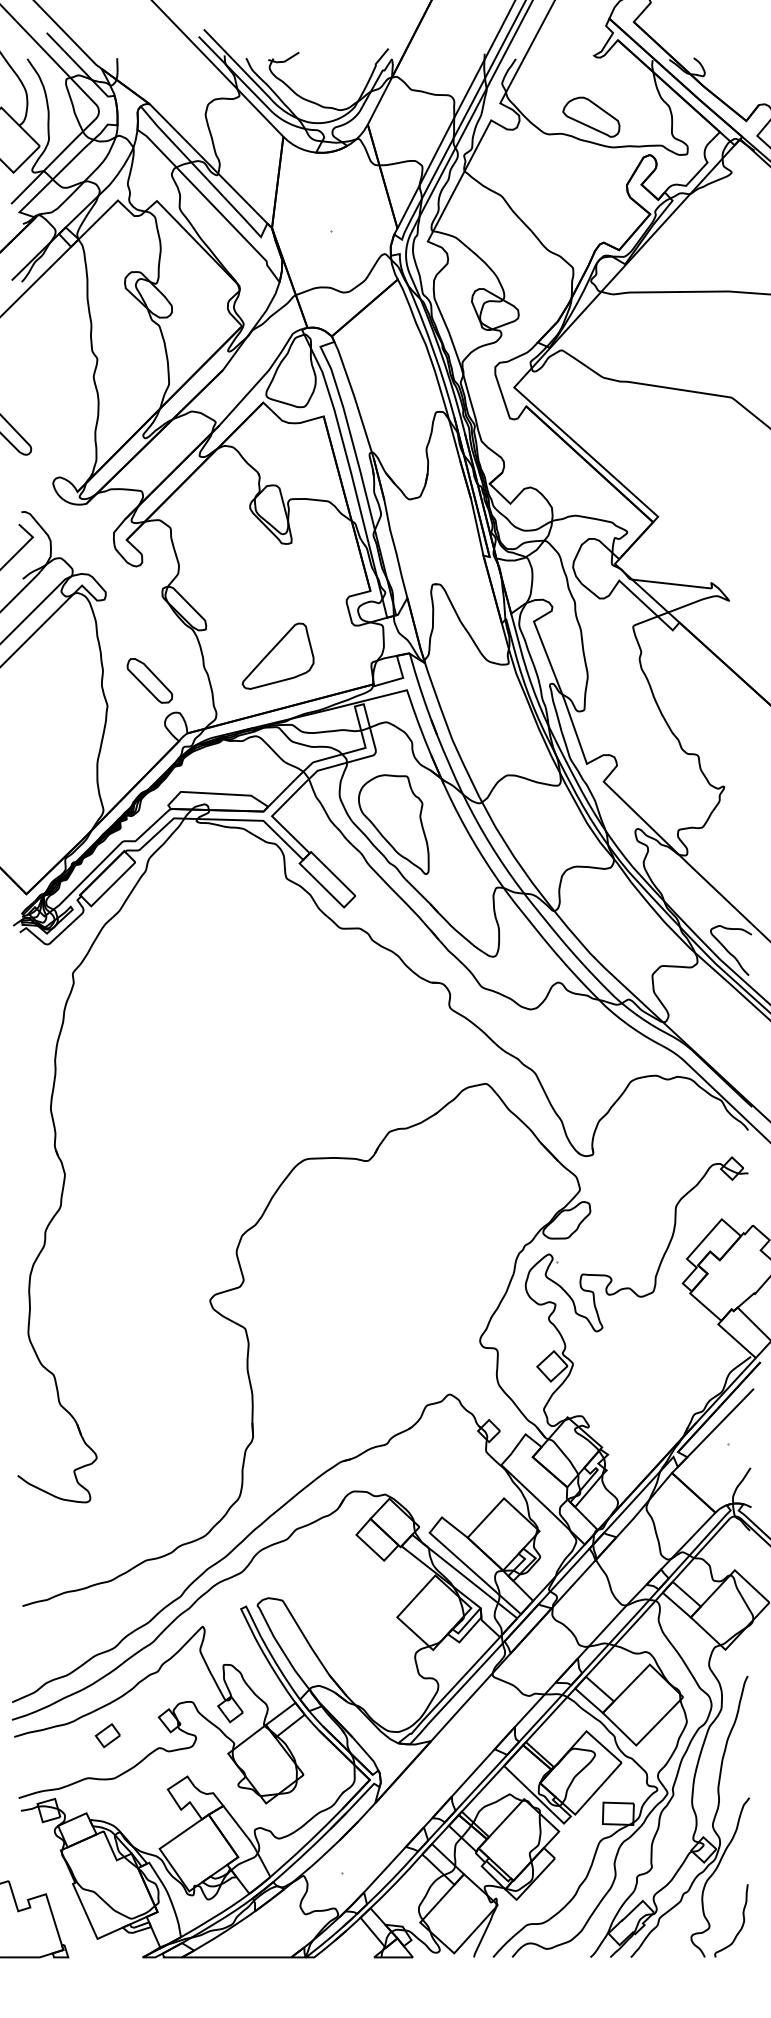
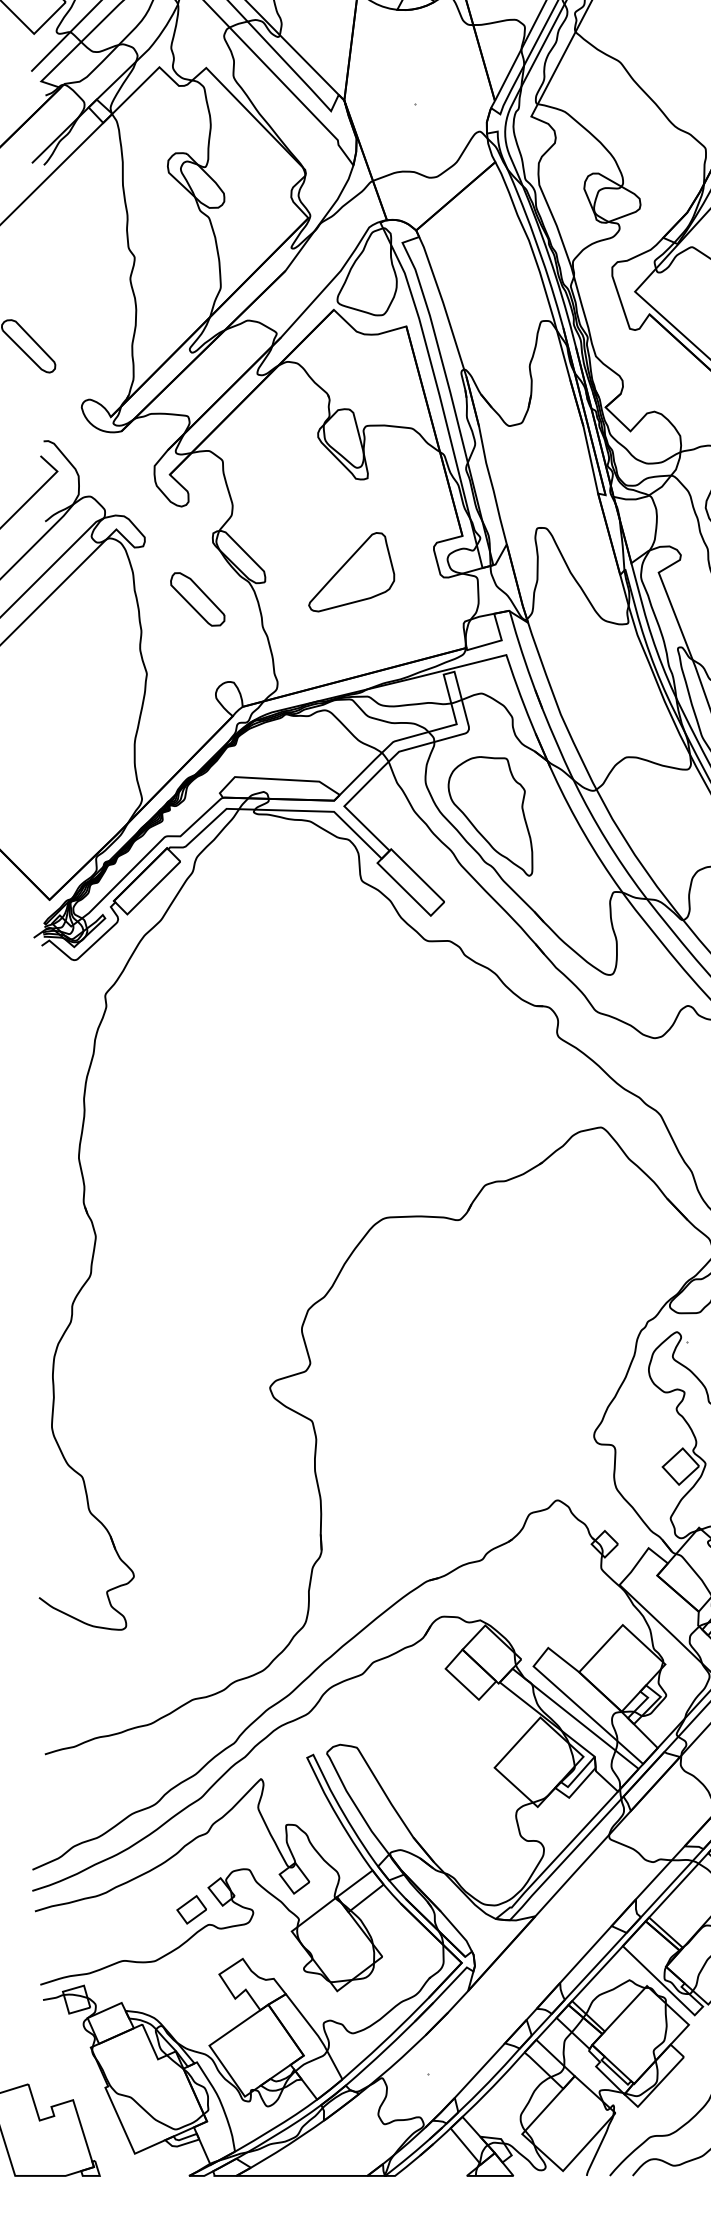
part: (277, 655) -> (350, 571), moved
part: (149, 680) -> (197, 598), moved
part: (107, 1735) -> (191, 1909), moved

